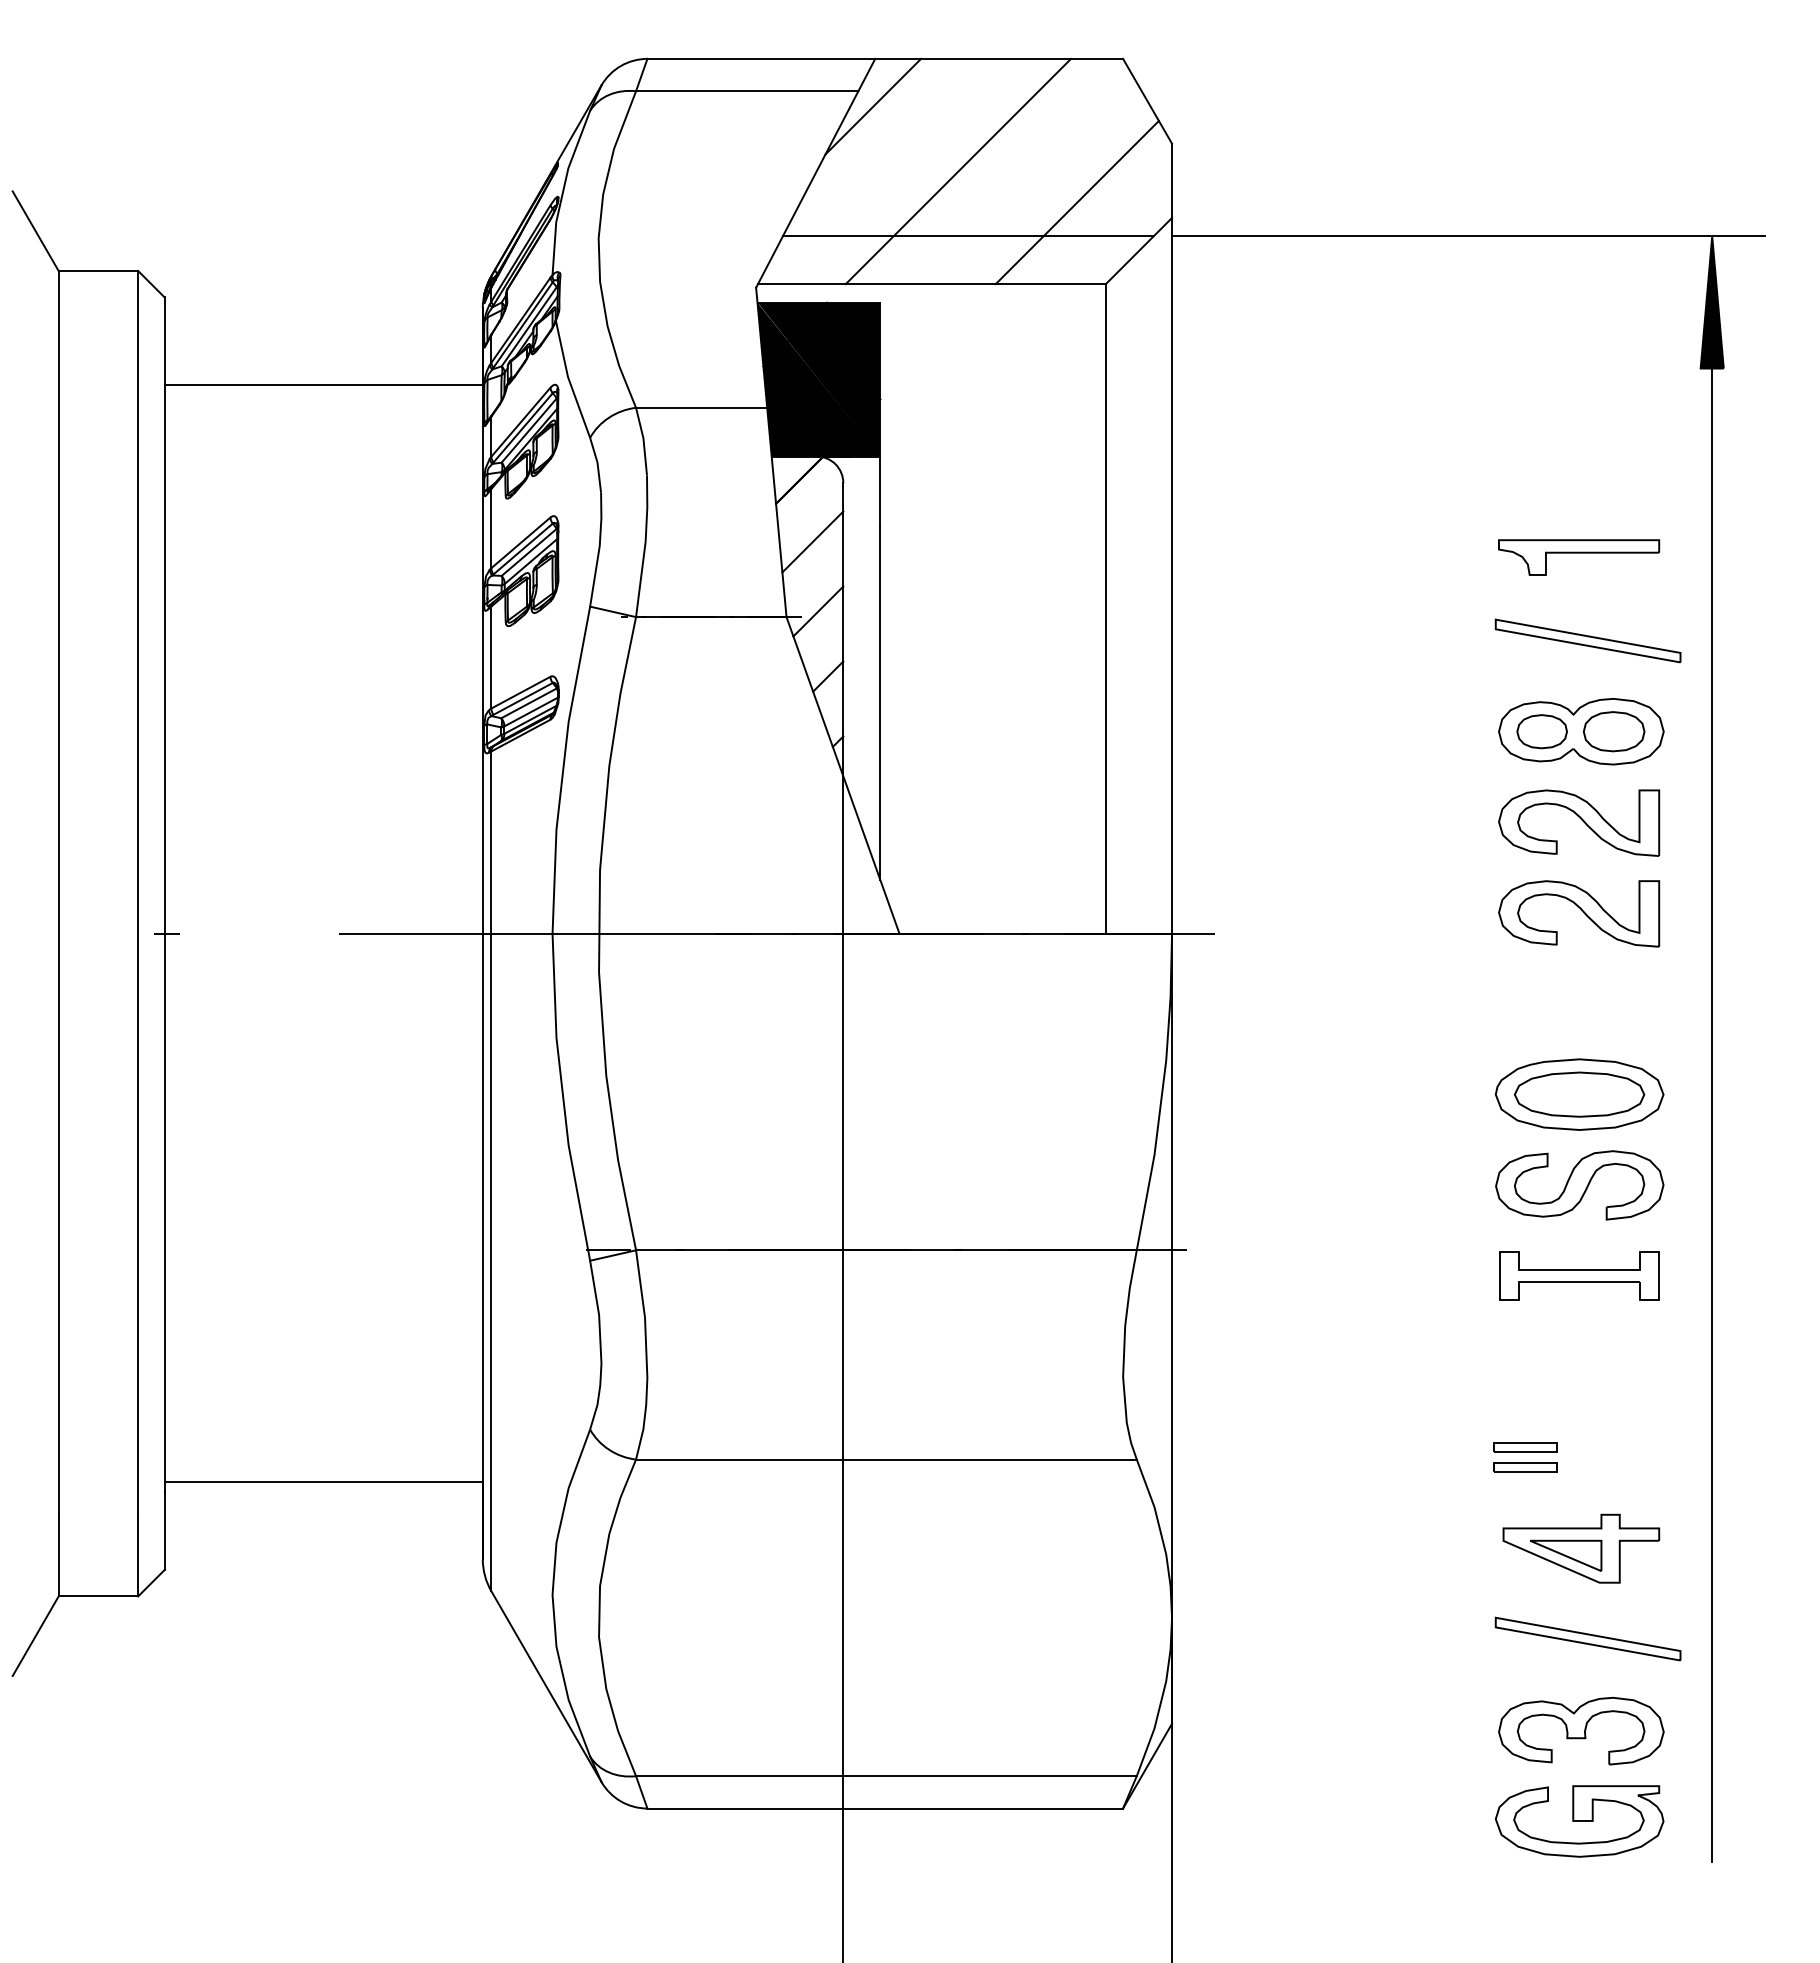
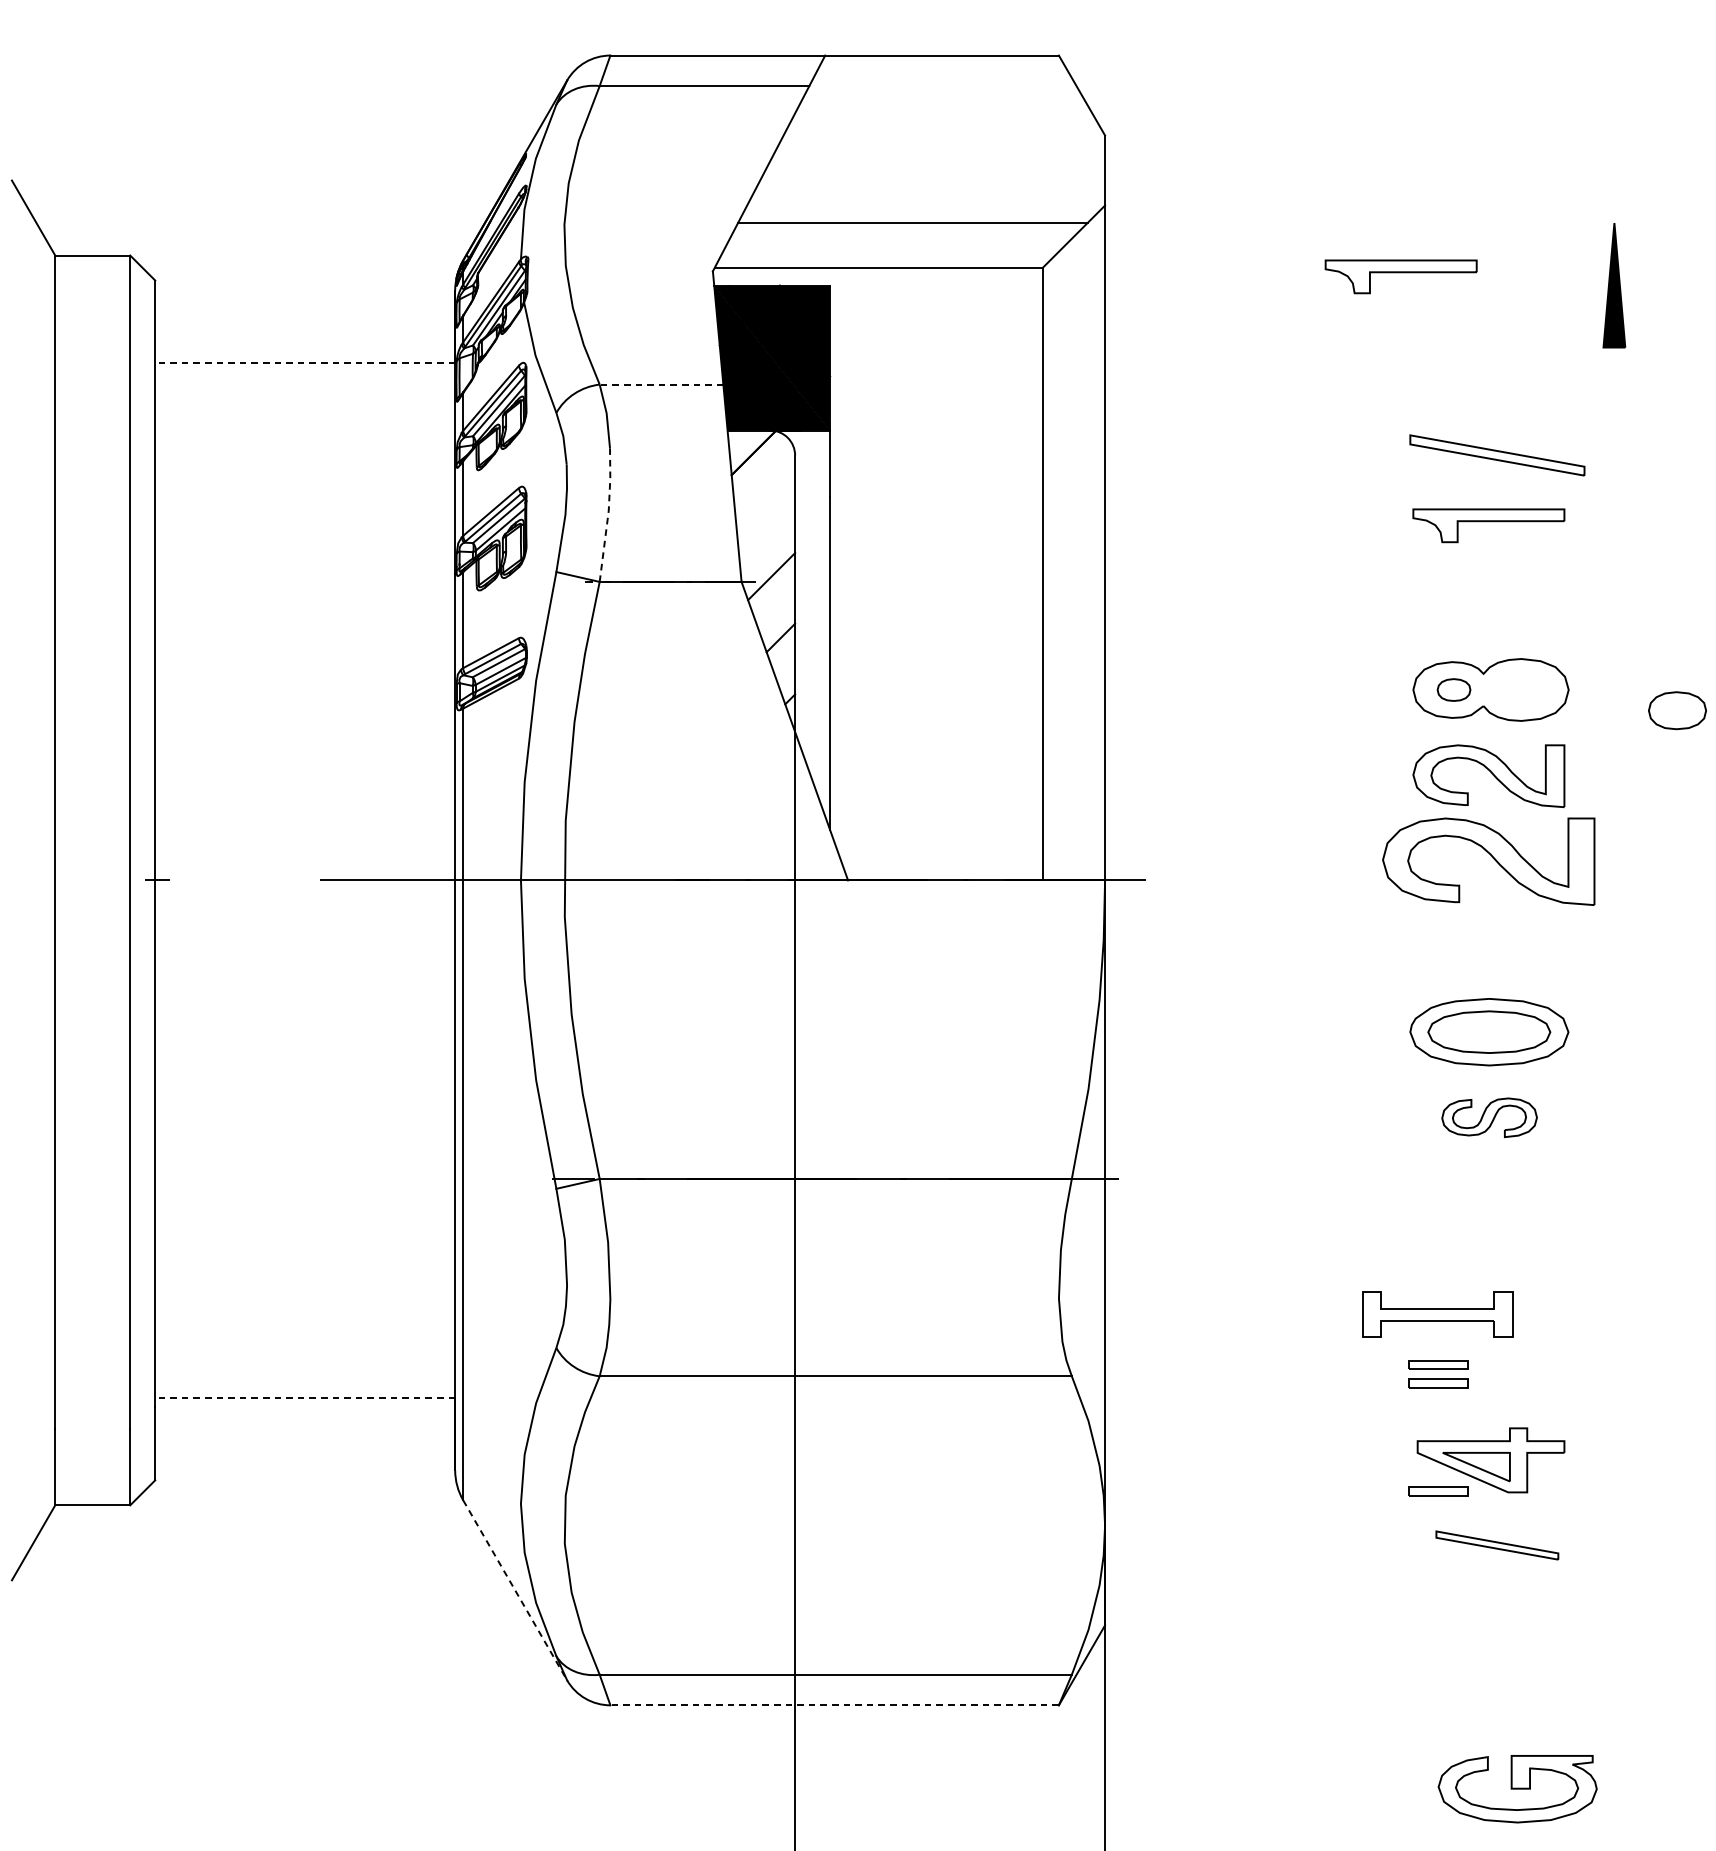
line: (873, 106) -> (823, 100), removed
line: (958, 171) -> (903, 161), removed
line: (1076, 202) -> (1014, 190), removed
line: (1468, 236) -> (1384, 223), removed
part: (1486, 293) -> (1401, 276), added
line: (323, 384) -> (304, 362), solid -> dashed
line: (701, 407) -> (661, 384), solid -> dashed
line: (812, 541) -> (766, 510), removed
line: (645, 545) -> (608, 514), solid -> dashed
part: (1587, 640) -> (1496, 454), moved
part: (1541, 731) -> (1453, 689), size x0.7
part: (1614, 731) -> (1677, 710), moved
part: (1579, 913) -> (1489, 861), size x1.4
line: (1712, 1114) -> (1614, 1050), removed
part: (1579, 1185) -> (1489, 1117), size x0.6
part: (1579, 1275) -> (1437, 1313), moved
line: (323, 1482) -> (304, 1397), solid -> dashed
part: (1525, 1581) -> (1438, 1491), added
part: (1587, 1638) -> (1496, 1544), size x0.7
line: (546, 1687) -> (515, 1591), solid -> dashed
part: (1581, 1730) -> (1491, 1631), removed
line: (885, 1808) -> (834, 1705), solid -> dashed
part: (1579, 1821) -> (1517, 1789), moved

